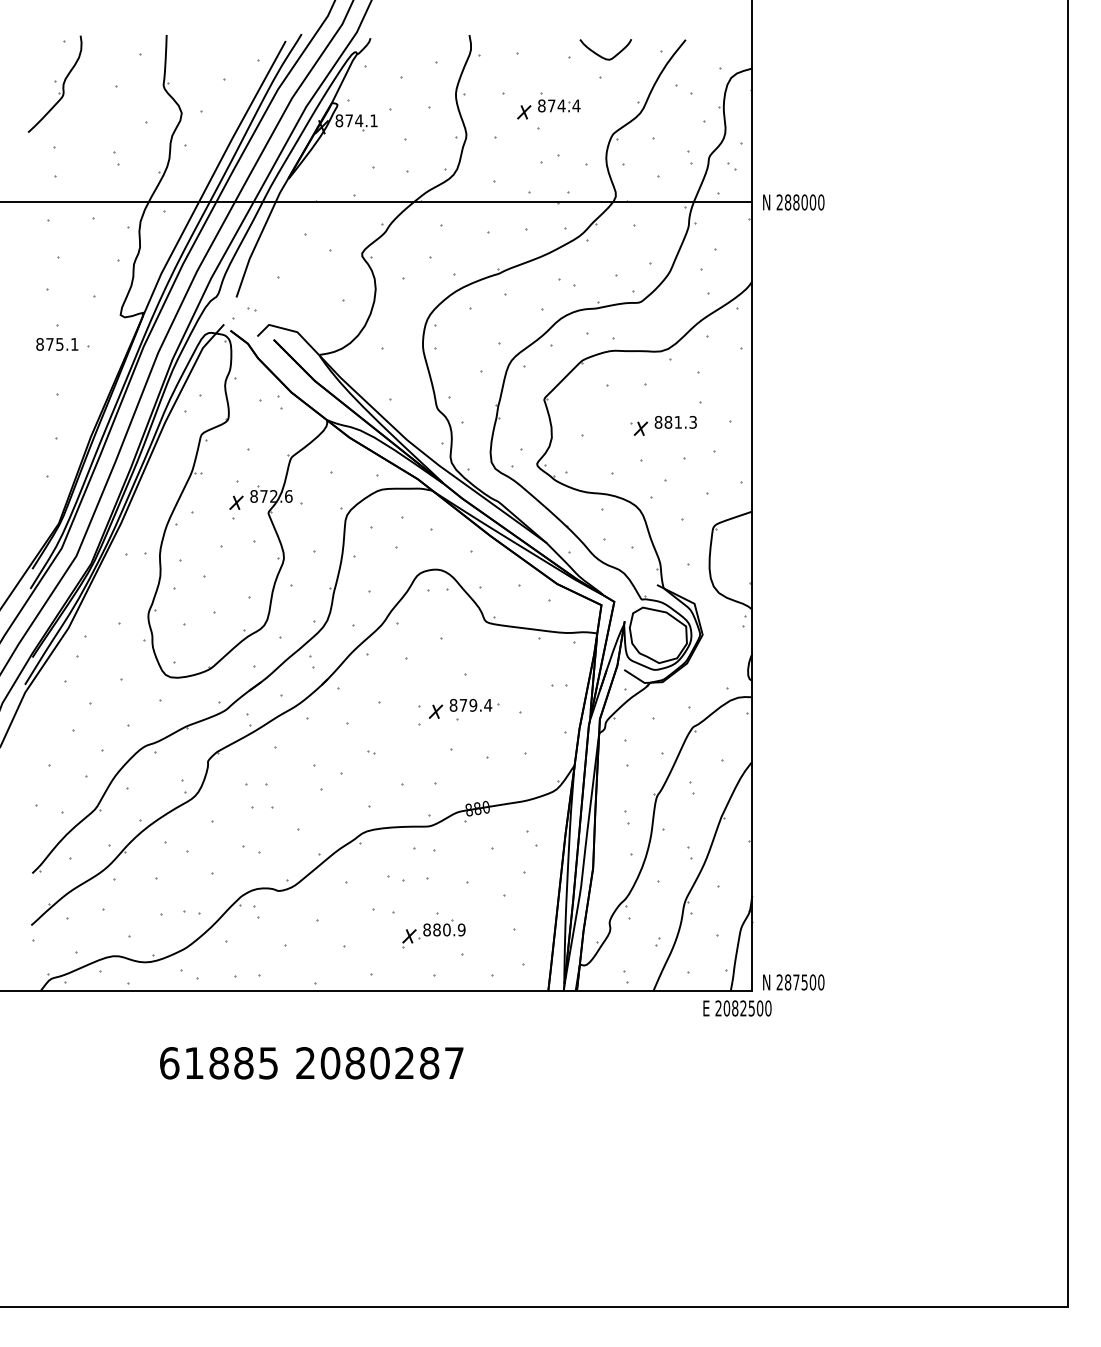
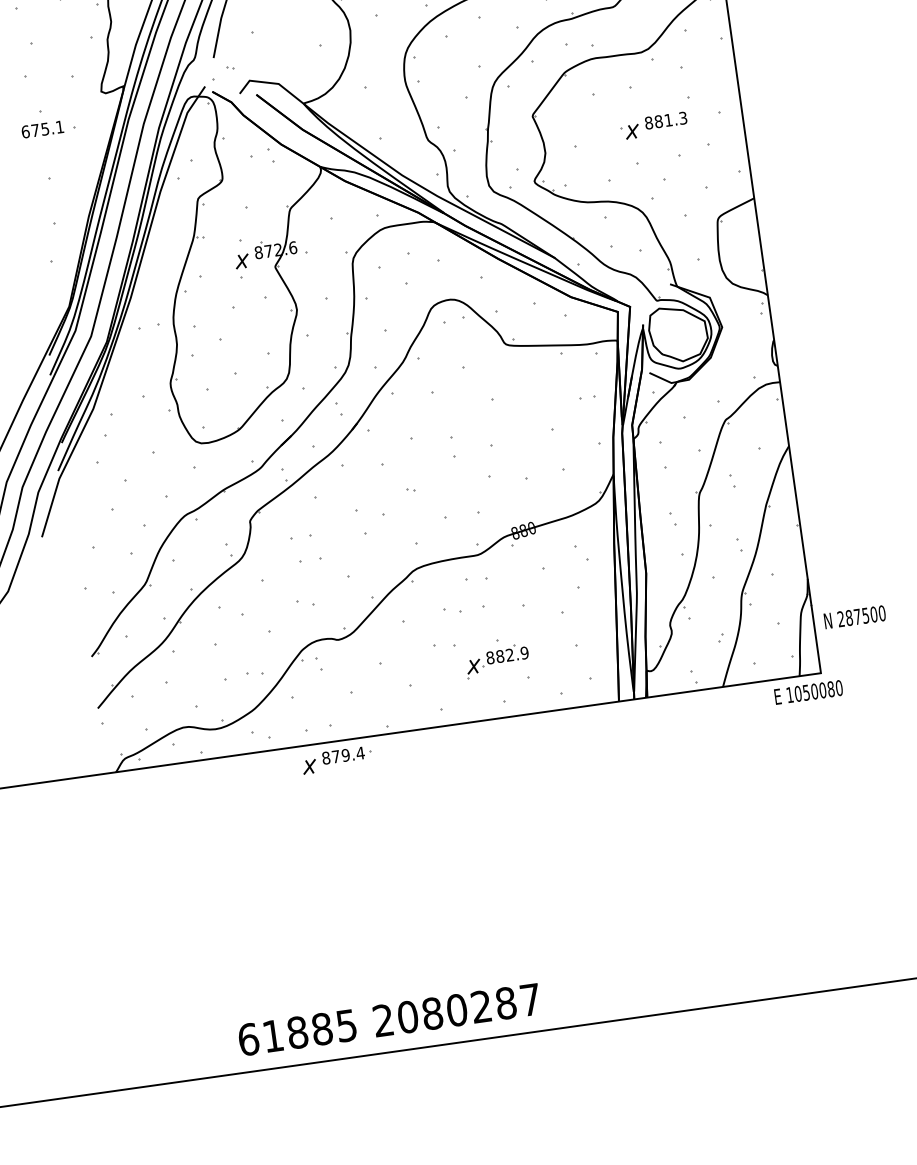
text: (39, 344) -> (25, 132), 875.1 -> 675.1
part: (463, 708) -> (336, 759), moved
text: (446, 929) -> (509, 654), 880.9 -> 882.9
text: (793, 982) -> (854, 617), moved
text: (739, 1008) -> (810, 692), 2082500 -> 1050080
text: (311, 1063) -> (389, 1020), moved

